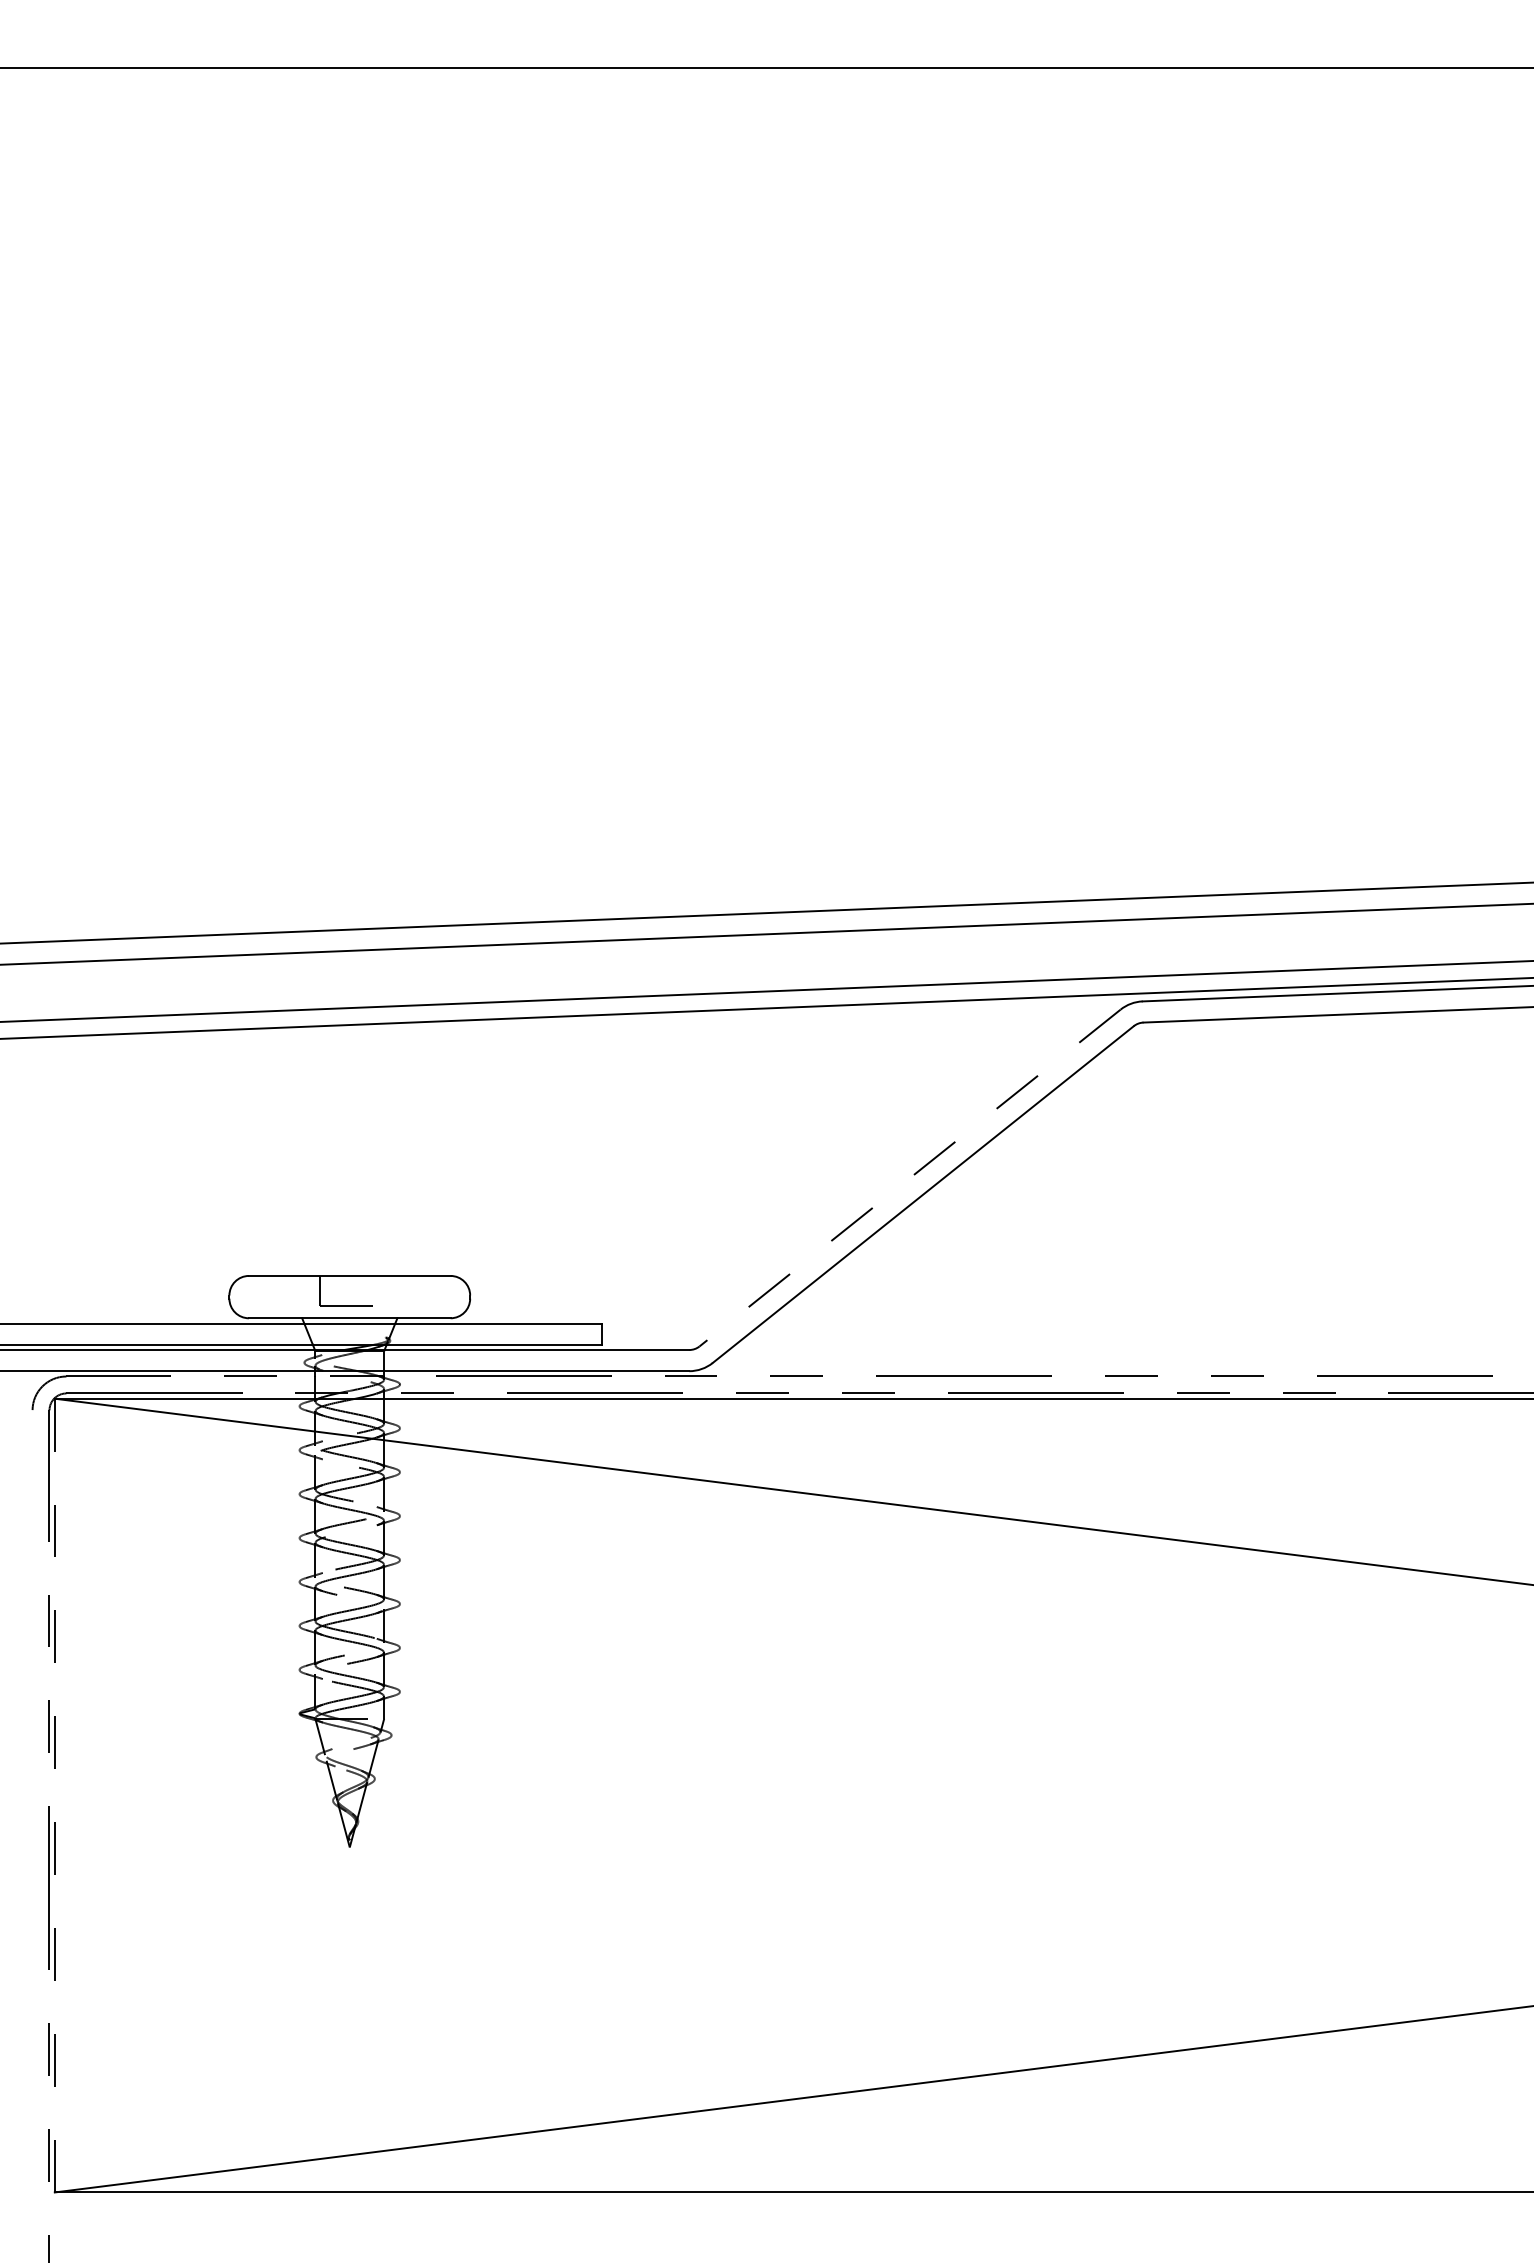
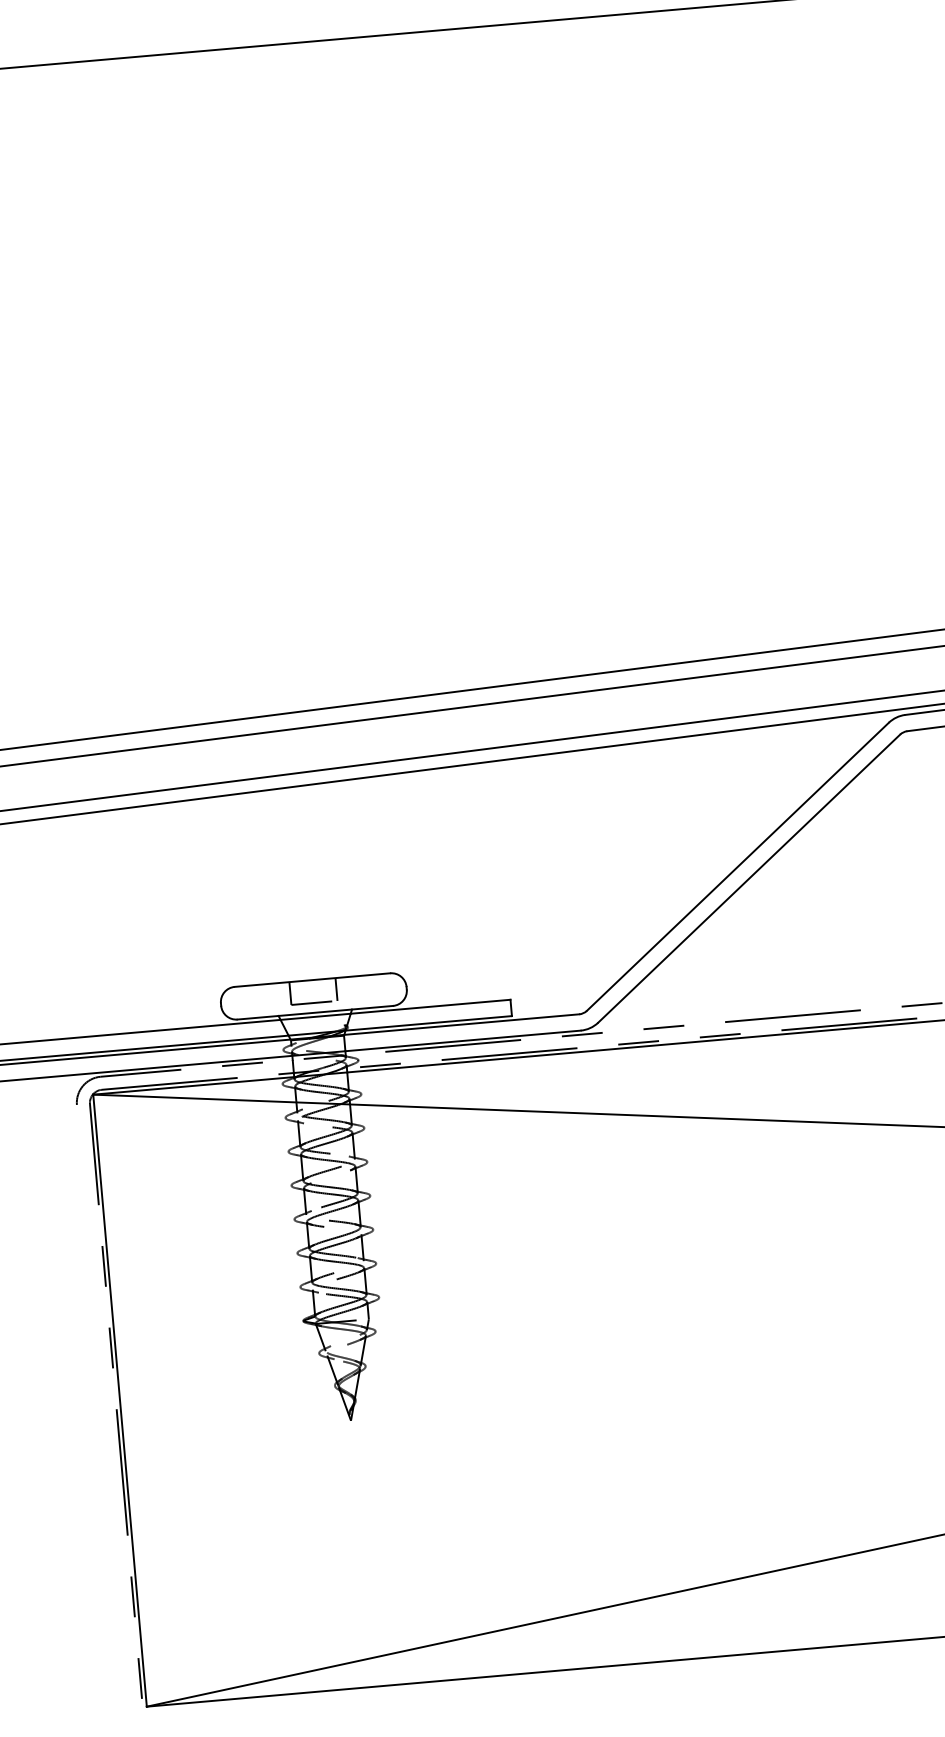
line: (910, 1178) -> (738, 867), dashed -> solid
line: (379, 1290) -> (336, 989), added
line: (54, 1795) -> (119, 1400), dashed -> solid

